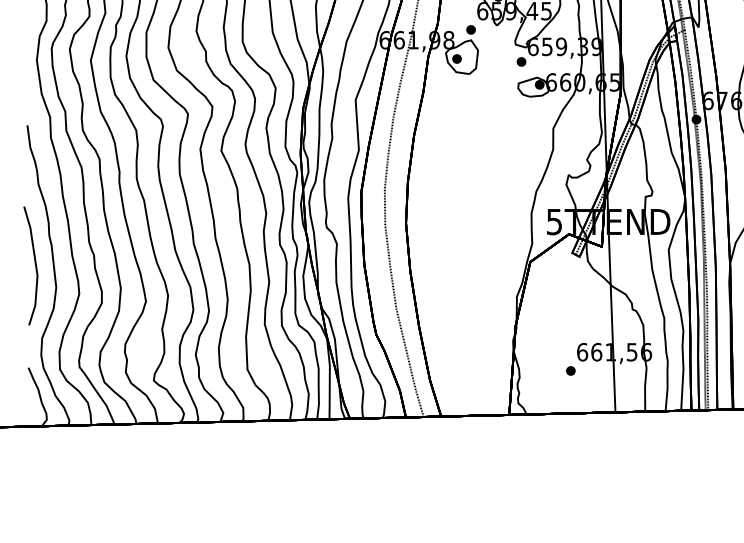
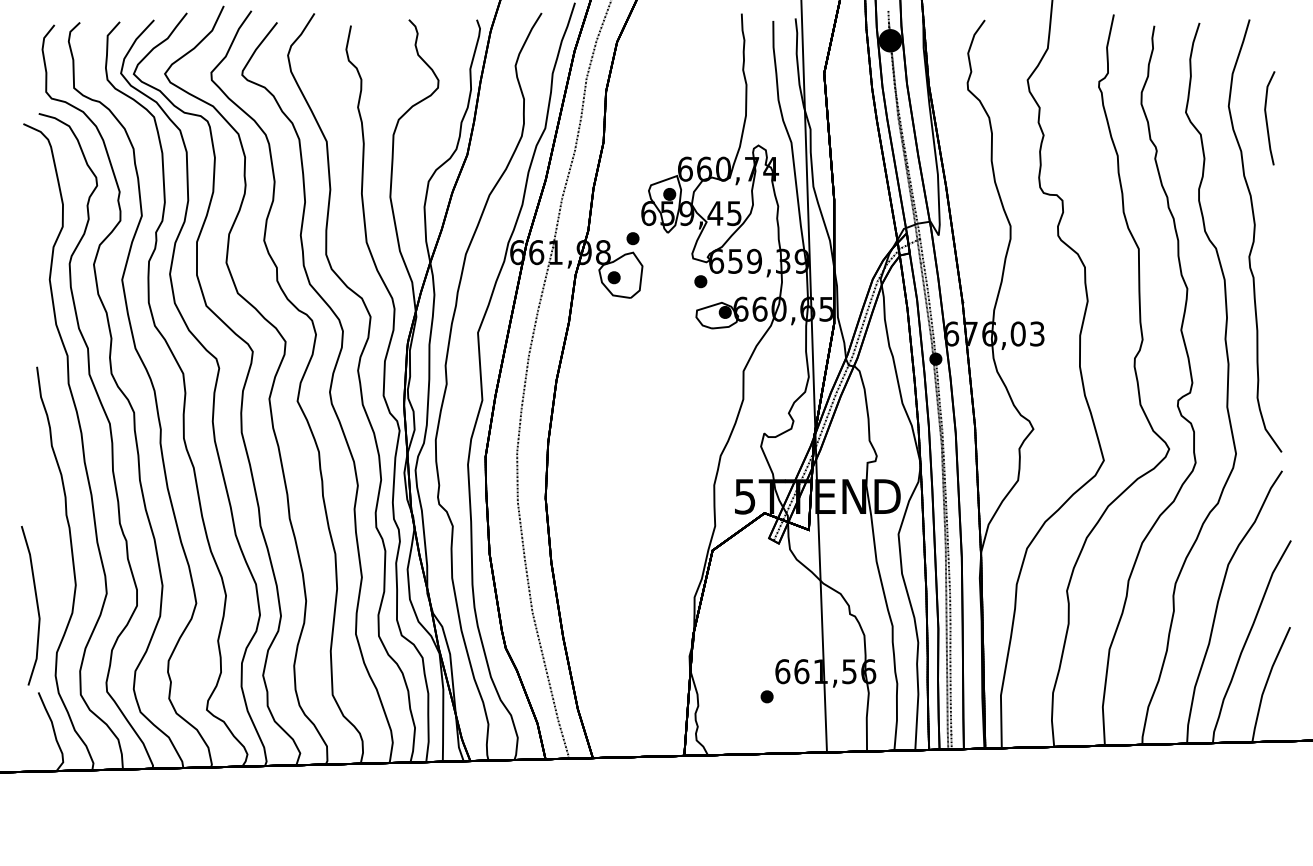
line: (35, 265) -> (36, 605), moved

